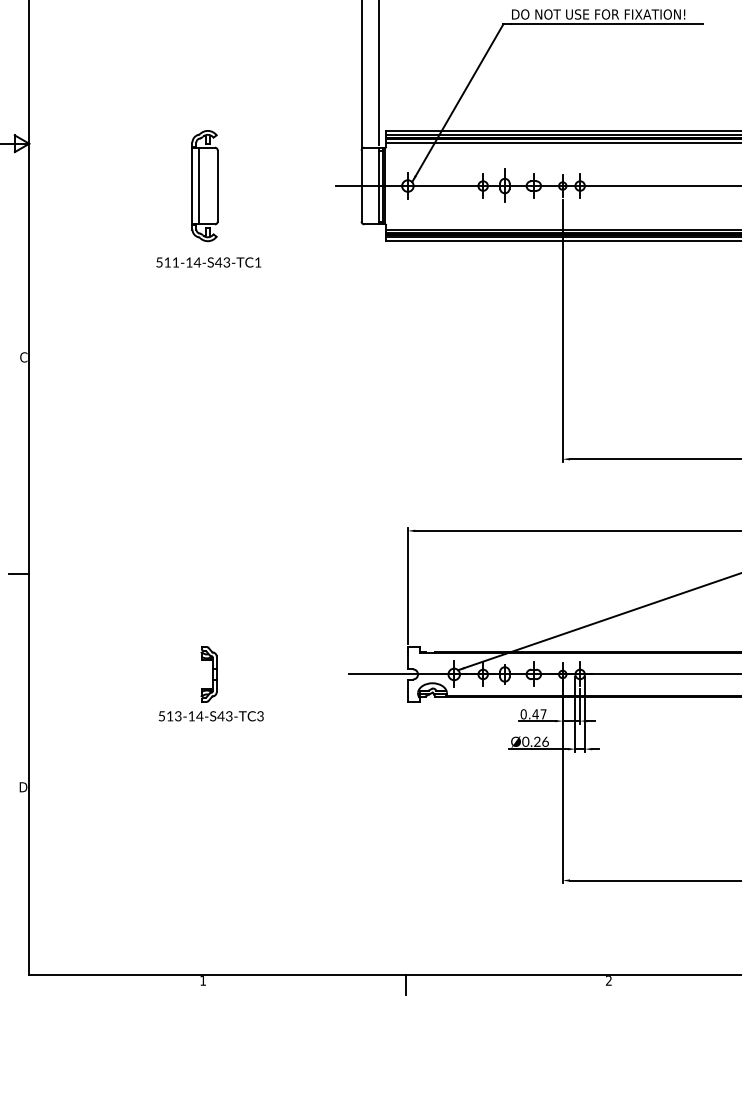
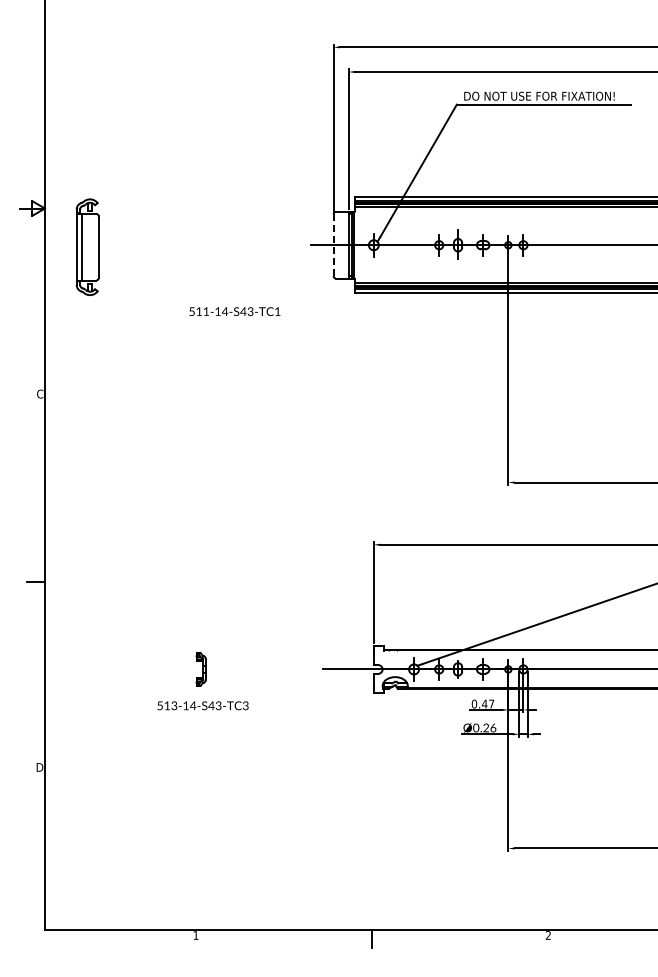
part: (204, 185) -> (87, 246), moved
line: (361, 186) -> (333, 245), solid -> dashed
text: (208, 262) -> (234, 311), moved
part: (208, 674) -> (200, 669), size x0.7

